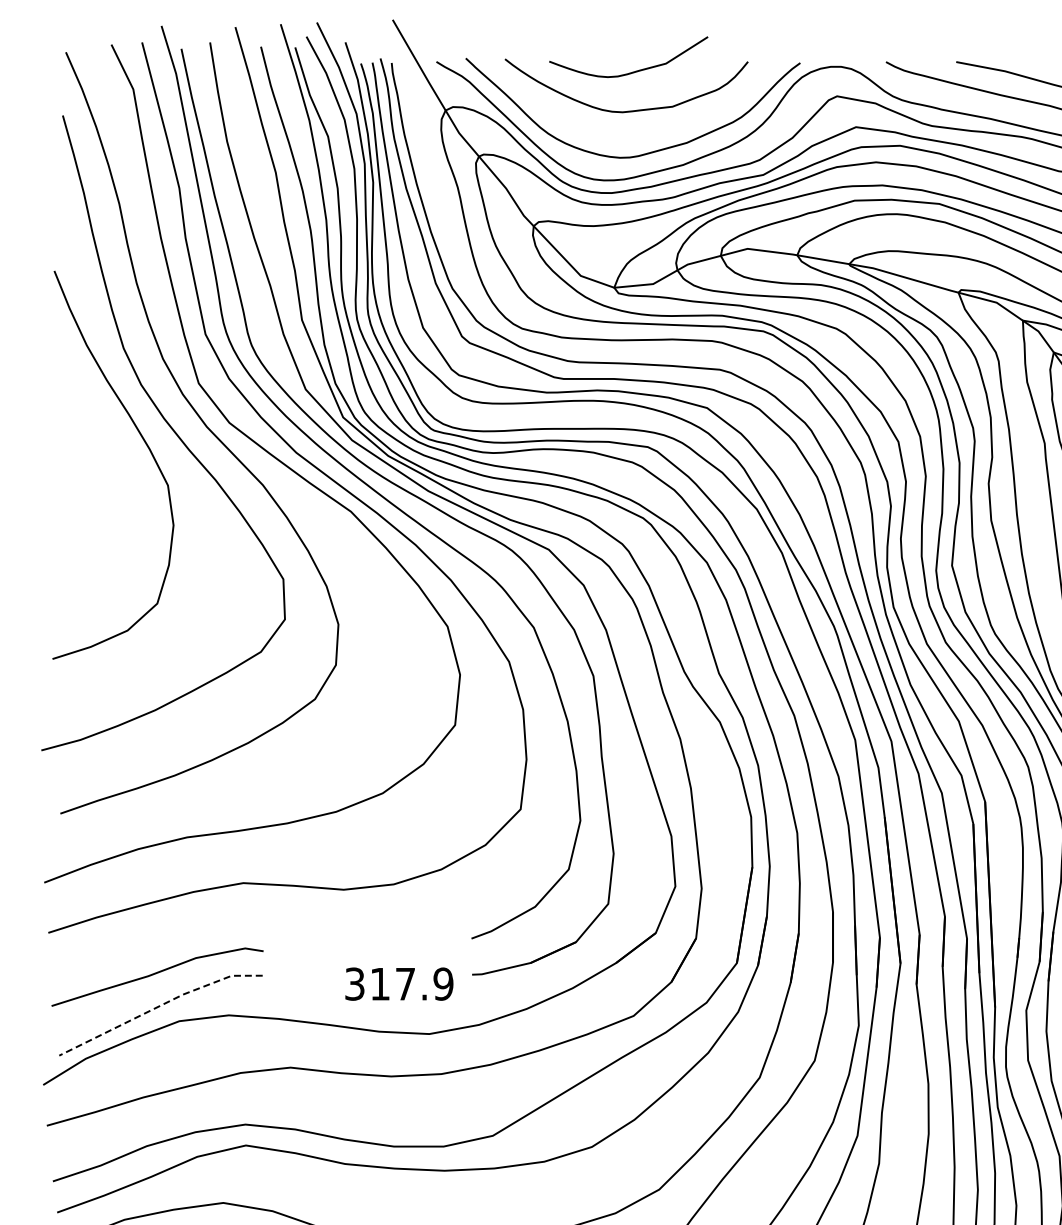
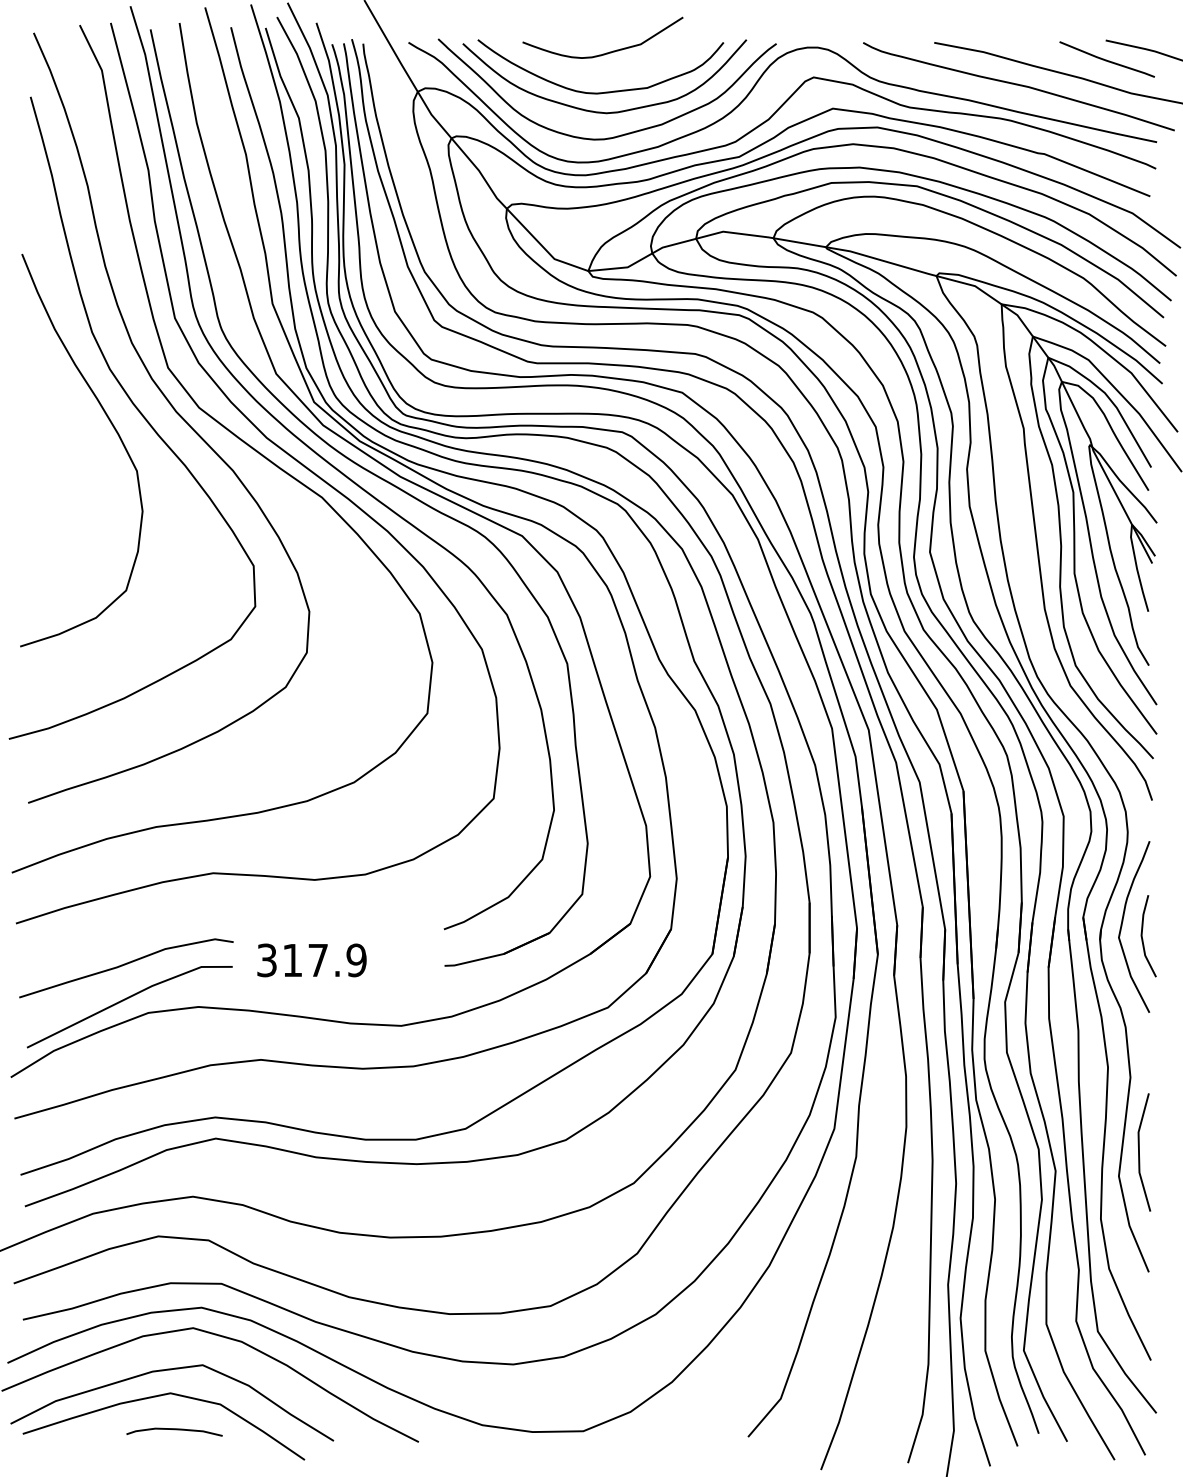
curve: (627, 129) -> (601, 111), added
text: (398, 984) -> (311, 960), moved
line: (159, 1005) -> (128, 997), dashed -> solid

